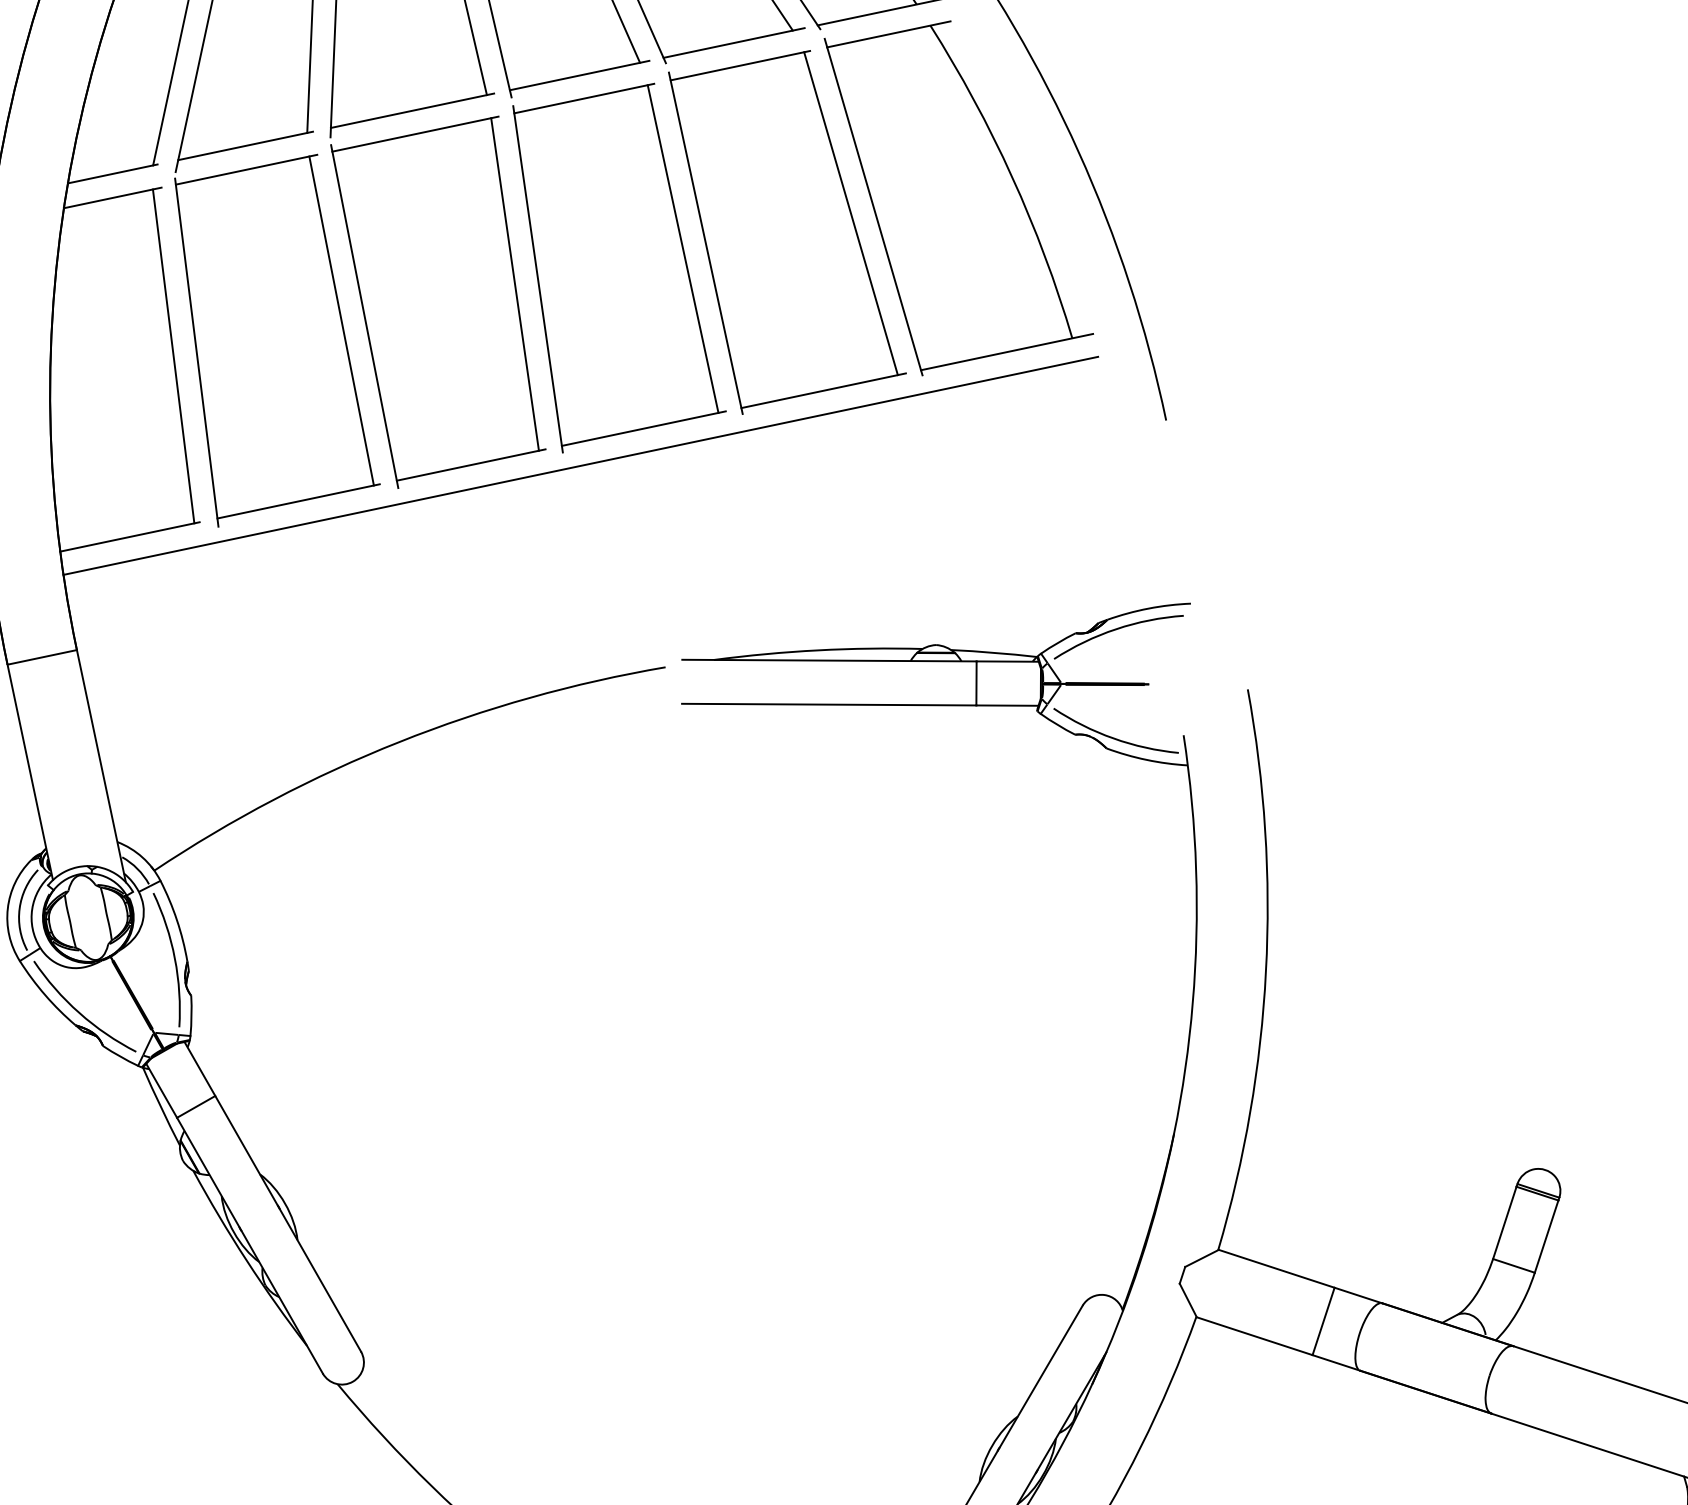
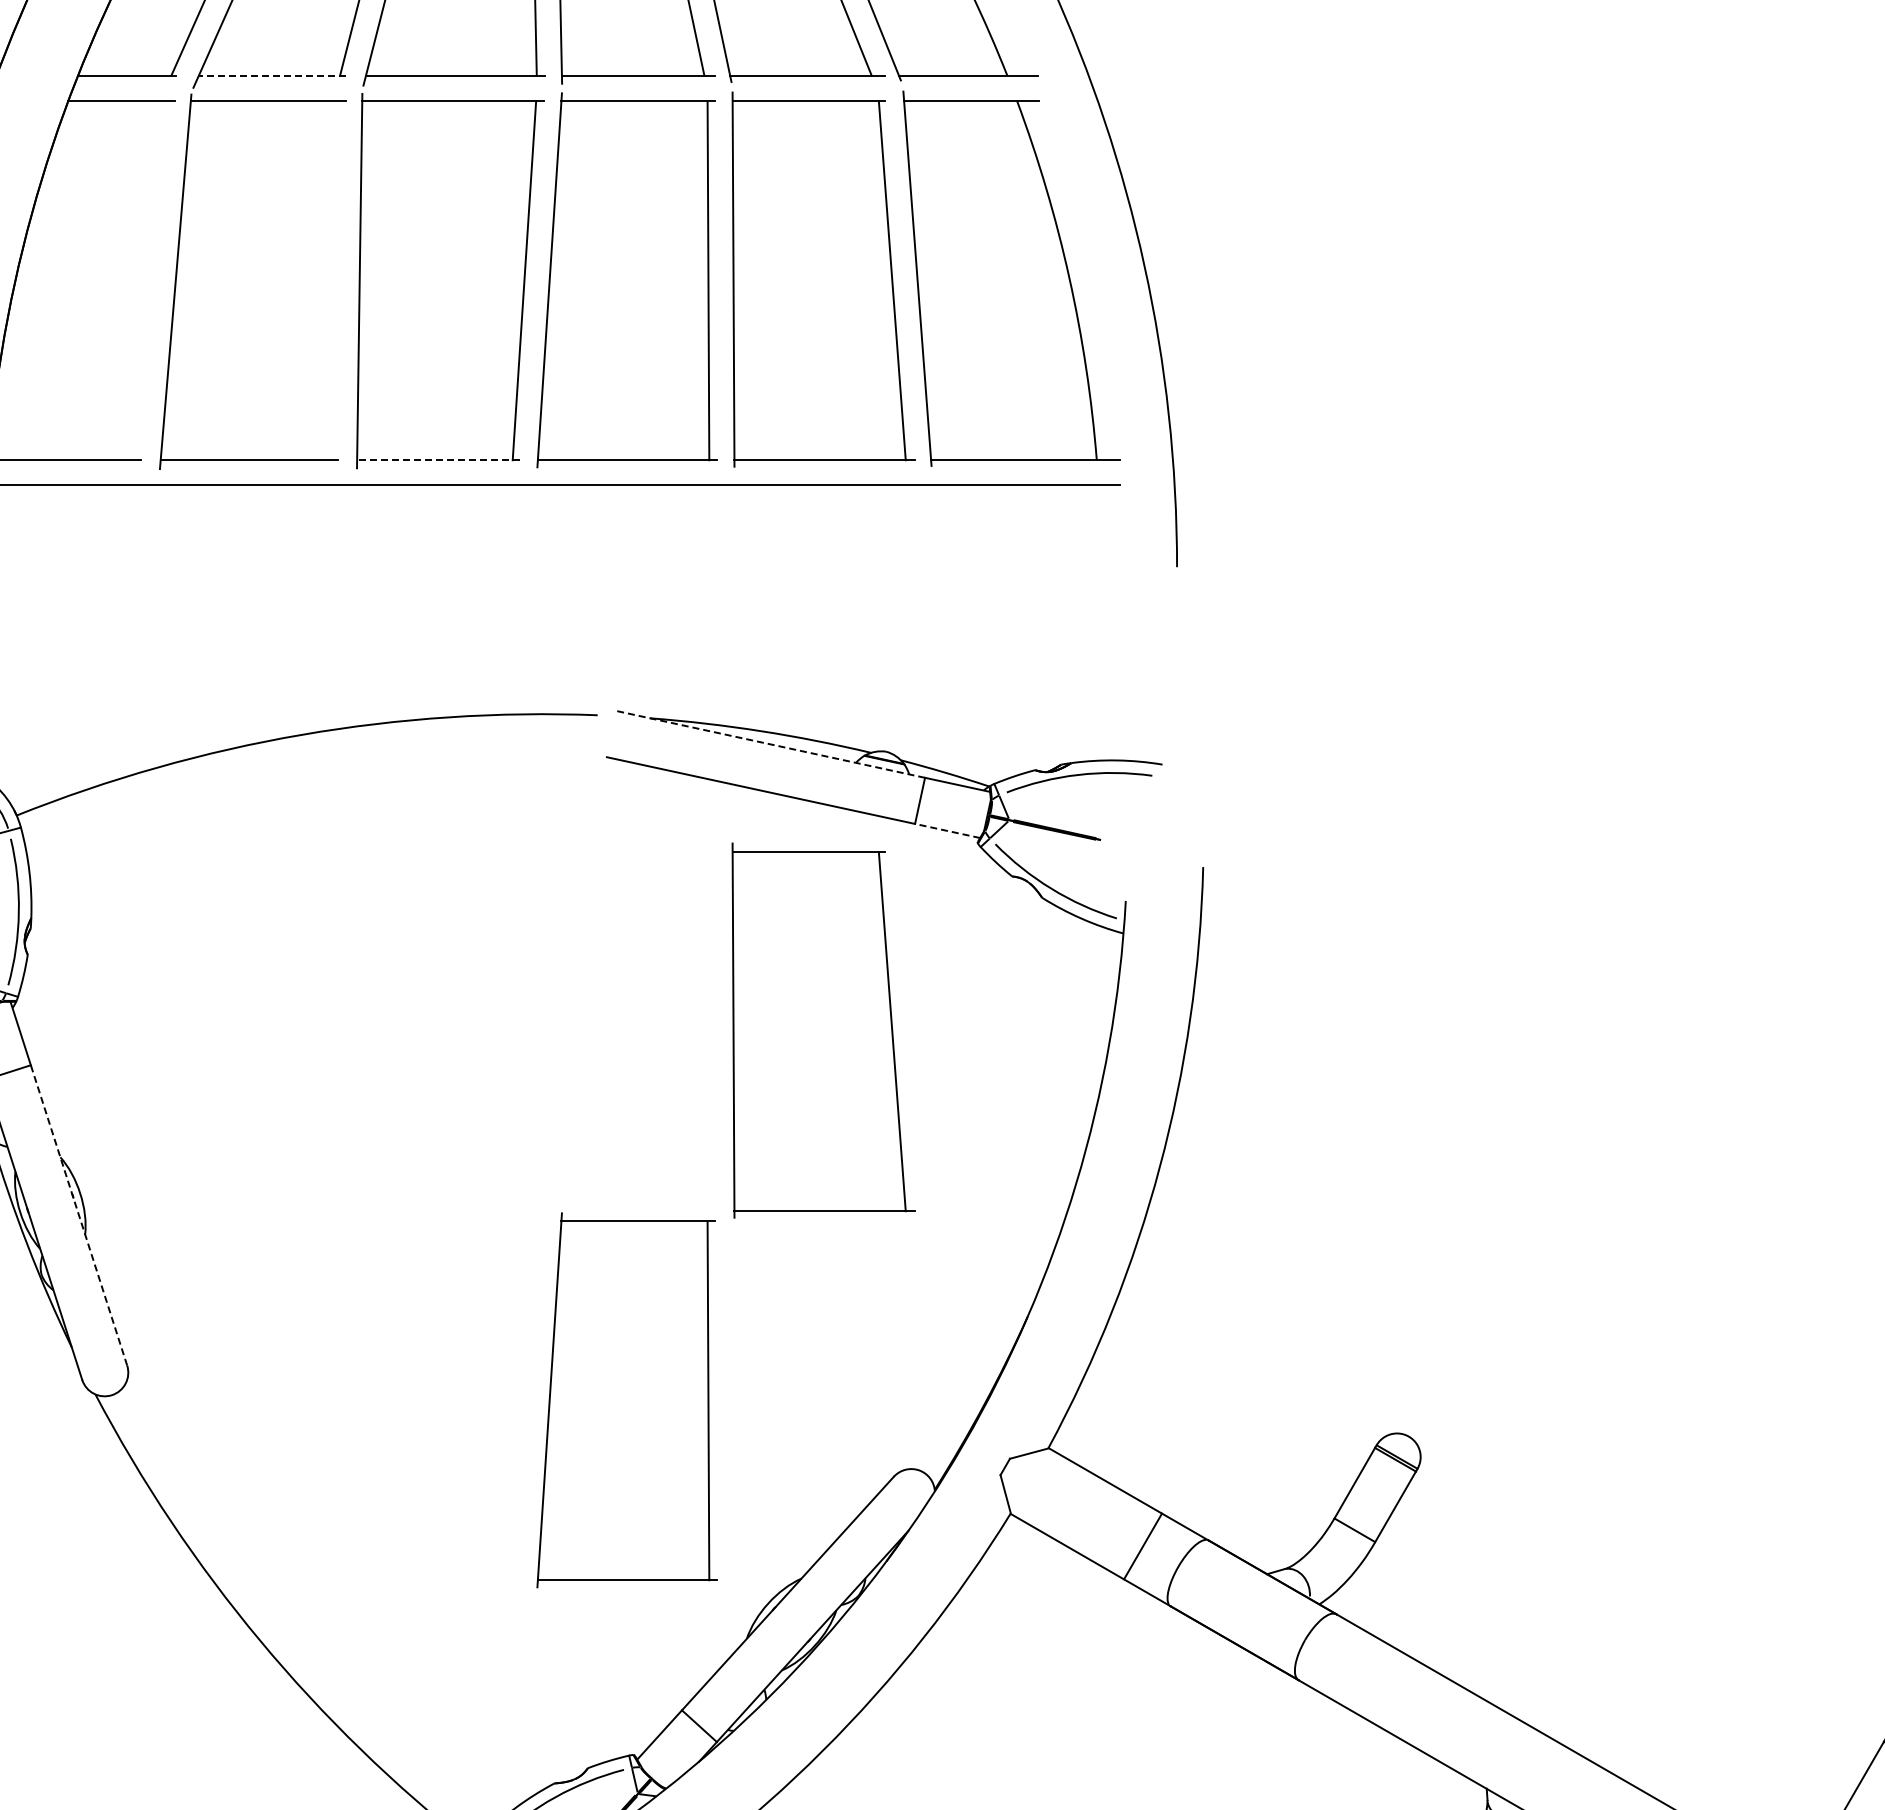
line: (245, 145) -> (272, 75), solid -> dashed
line: (341, 320) -> (334, 280), removed
line: (173, 356) -> (150, 280), removed
line: (471, 465) -> (438, 460), solid -> dashed
line: (829, 660) -> (770, 744), solid -> dashed
line: (1007, 705) -> (947, 830), solid -> dashed
part: (932, 911) -> (823, 1030), added
line: (288, 1223) -> (79, 1215), solid -> dashed
part: (823, 1287) -> (626, 1400), added

